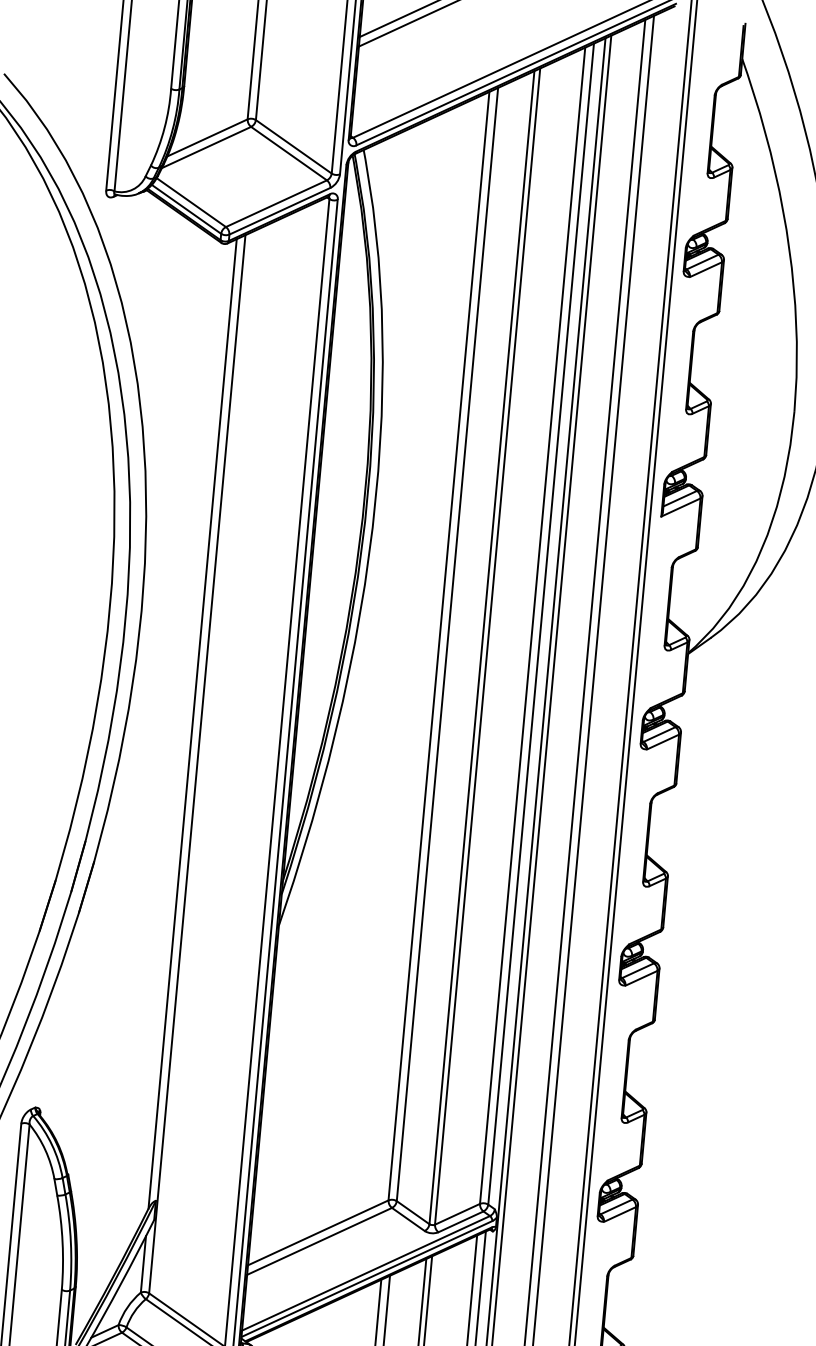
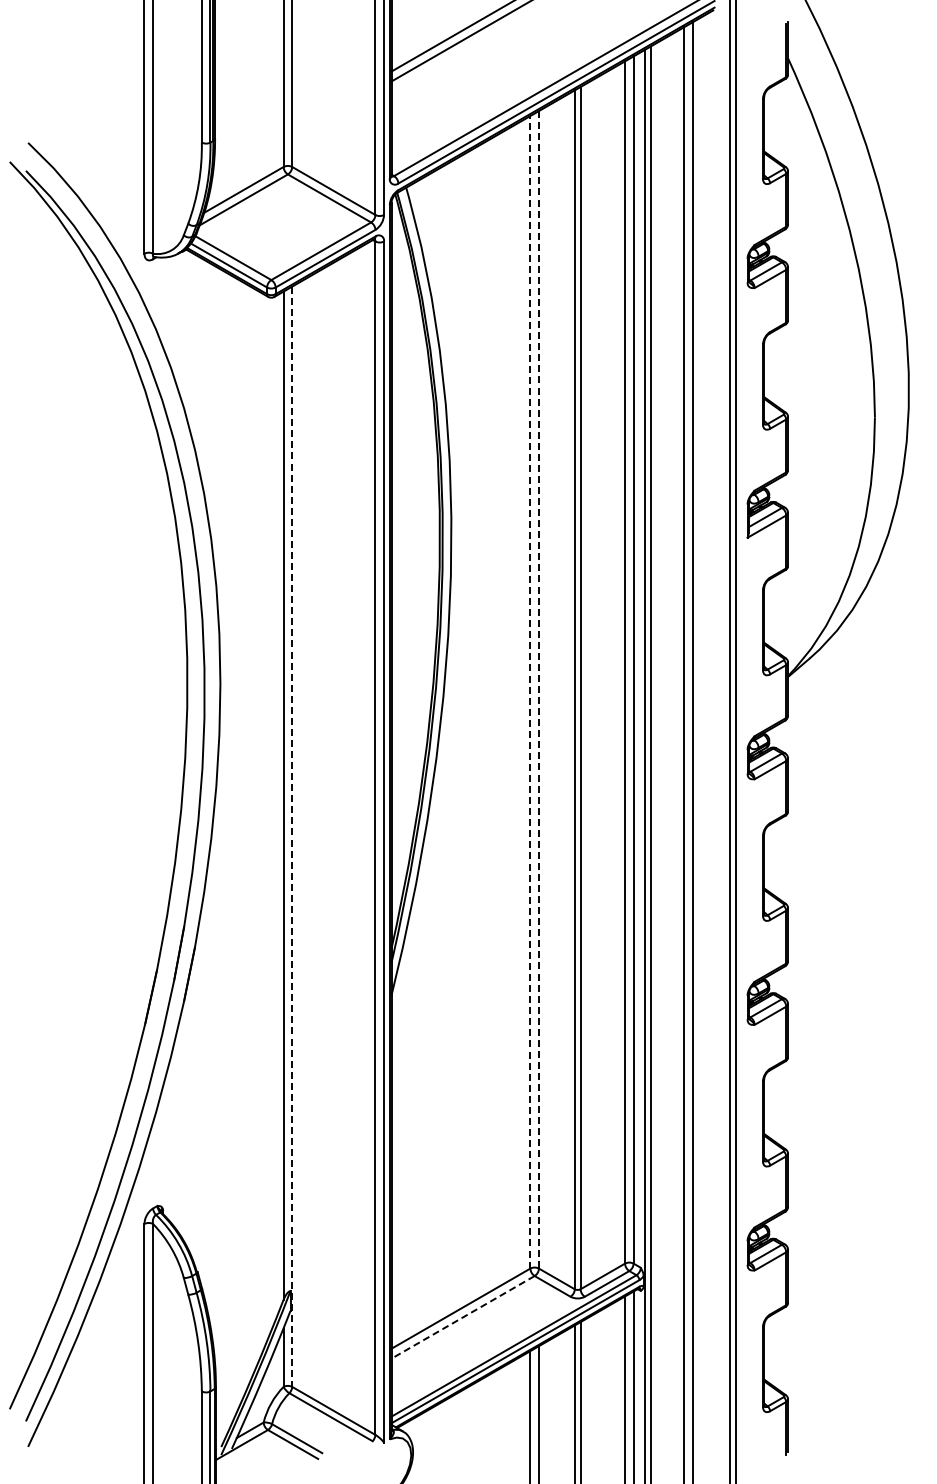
line: (447, 644) -> (538, 689), solid -> dashed
line: (439, 645) -> (530, 691), solid -> dashed
line: (197, 764) -> (292, 837), solid -> dashed
line: (319, 1241) -> (463, 1317), solid -> dashed

